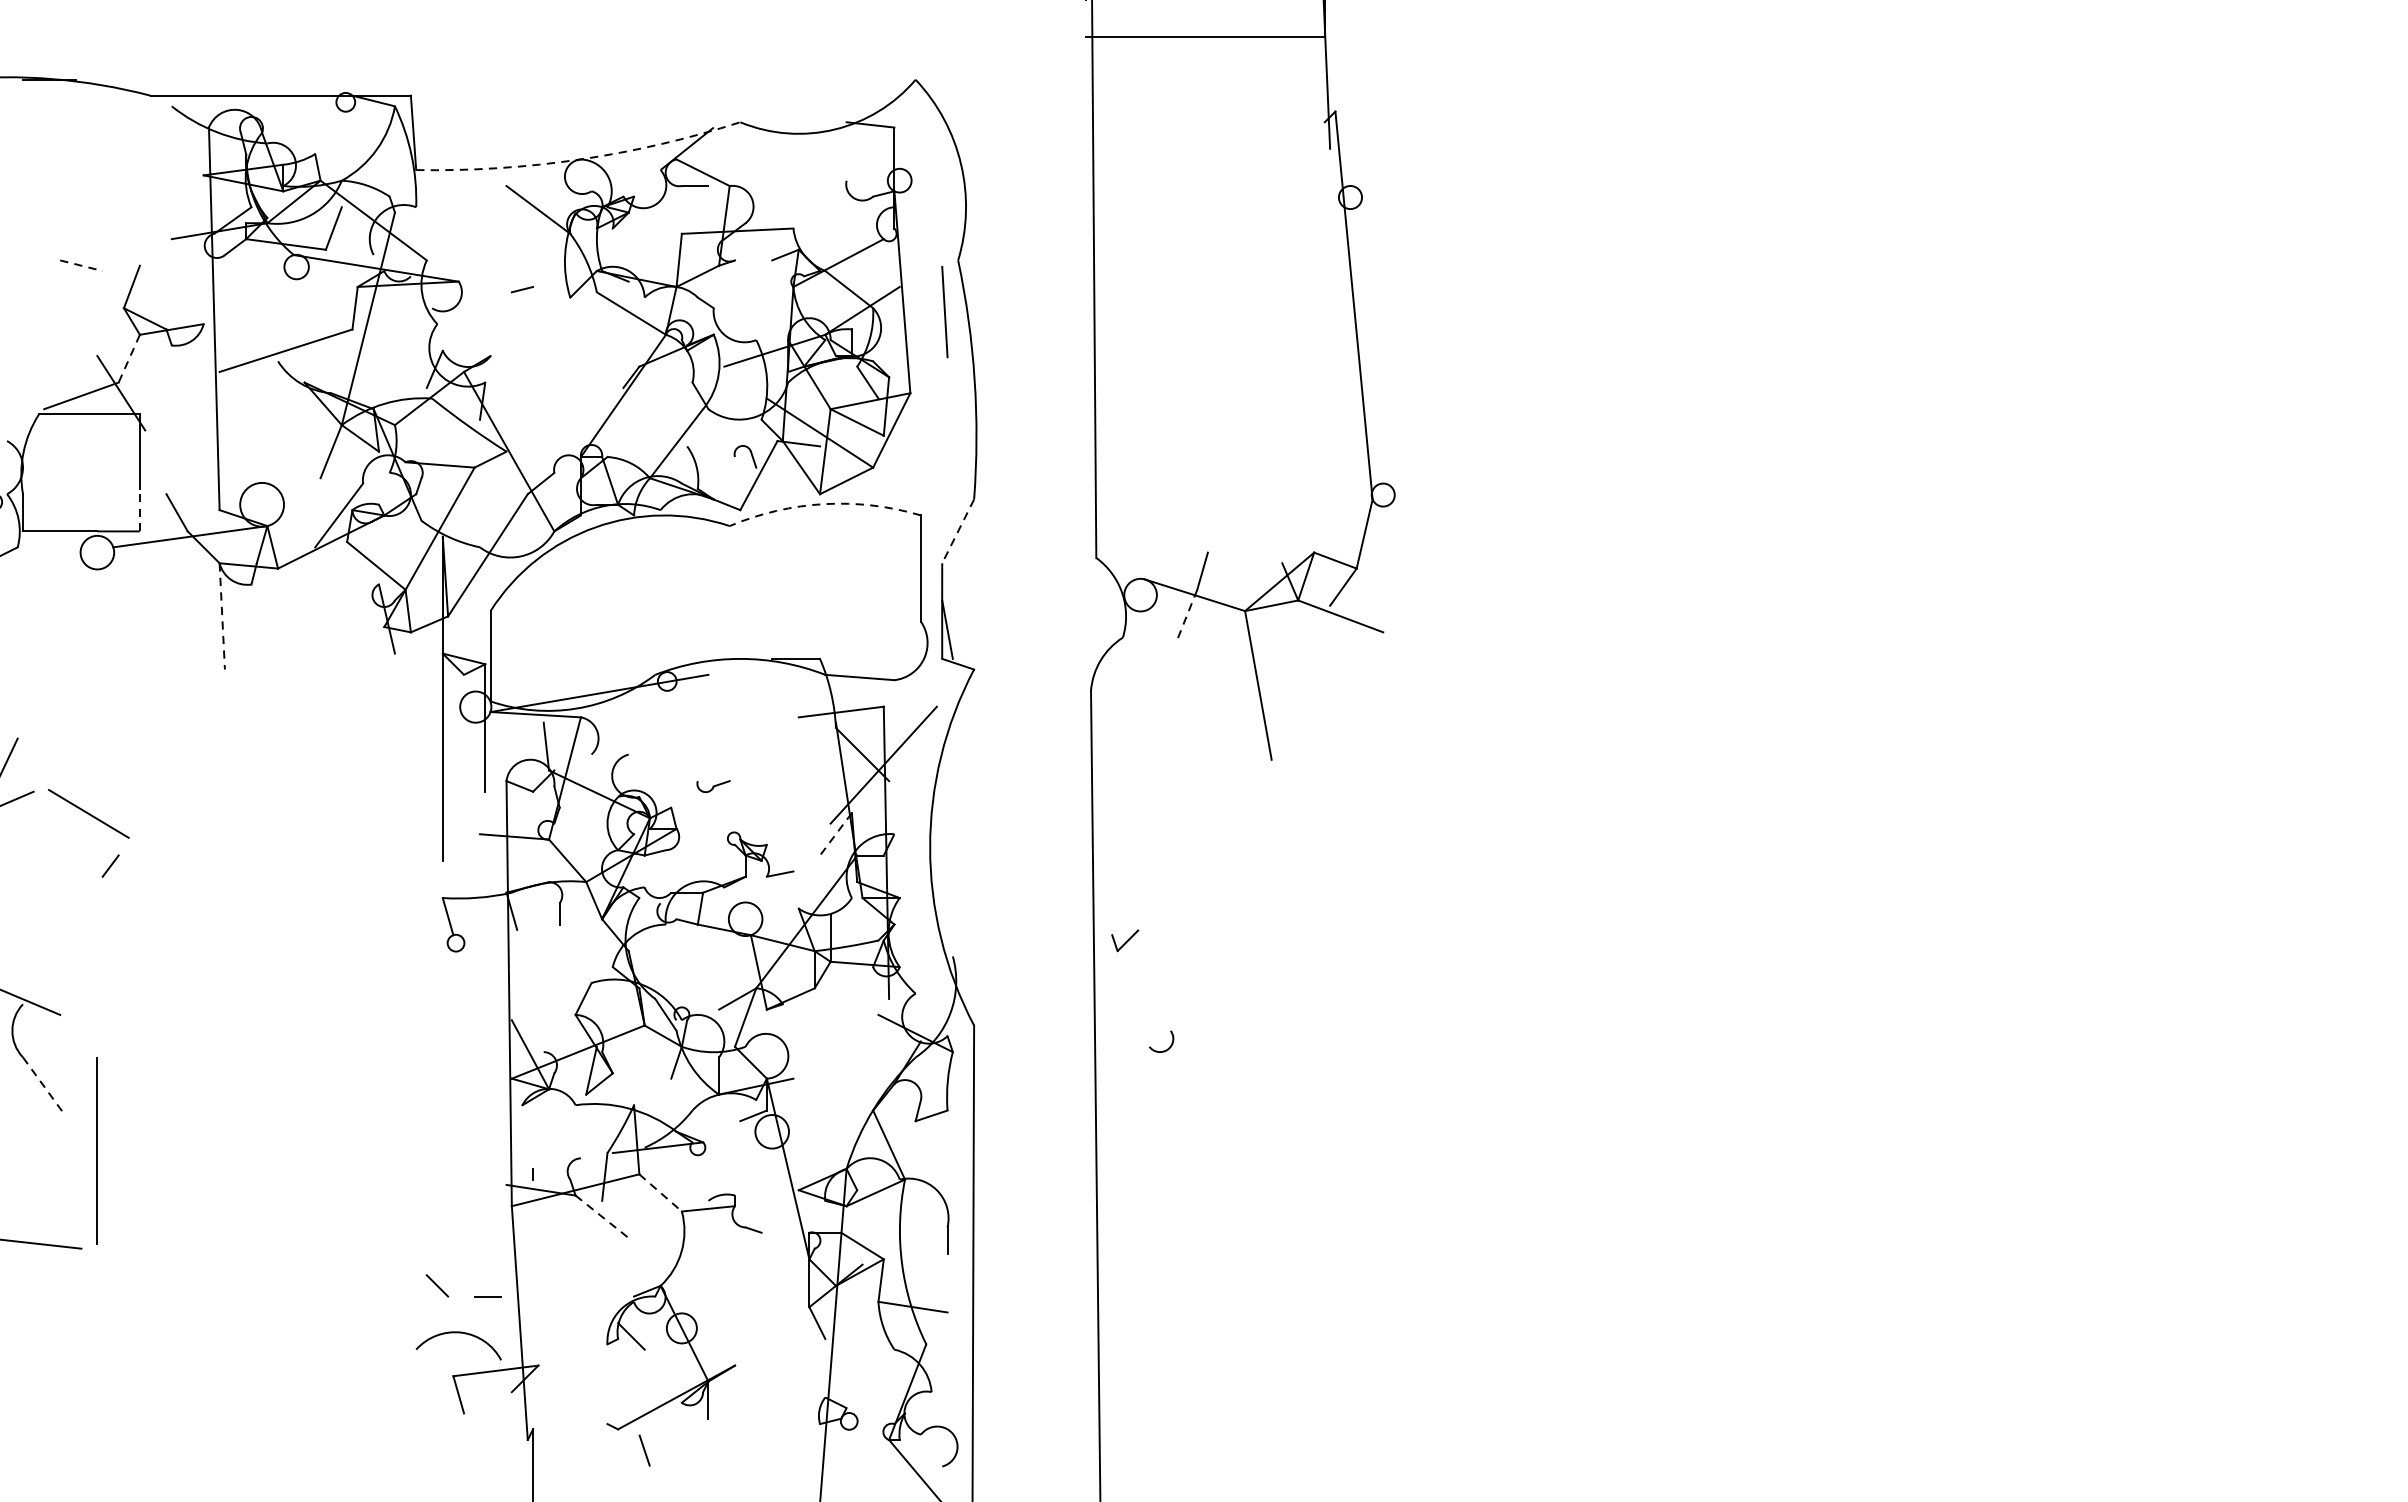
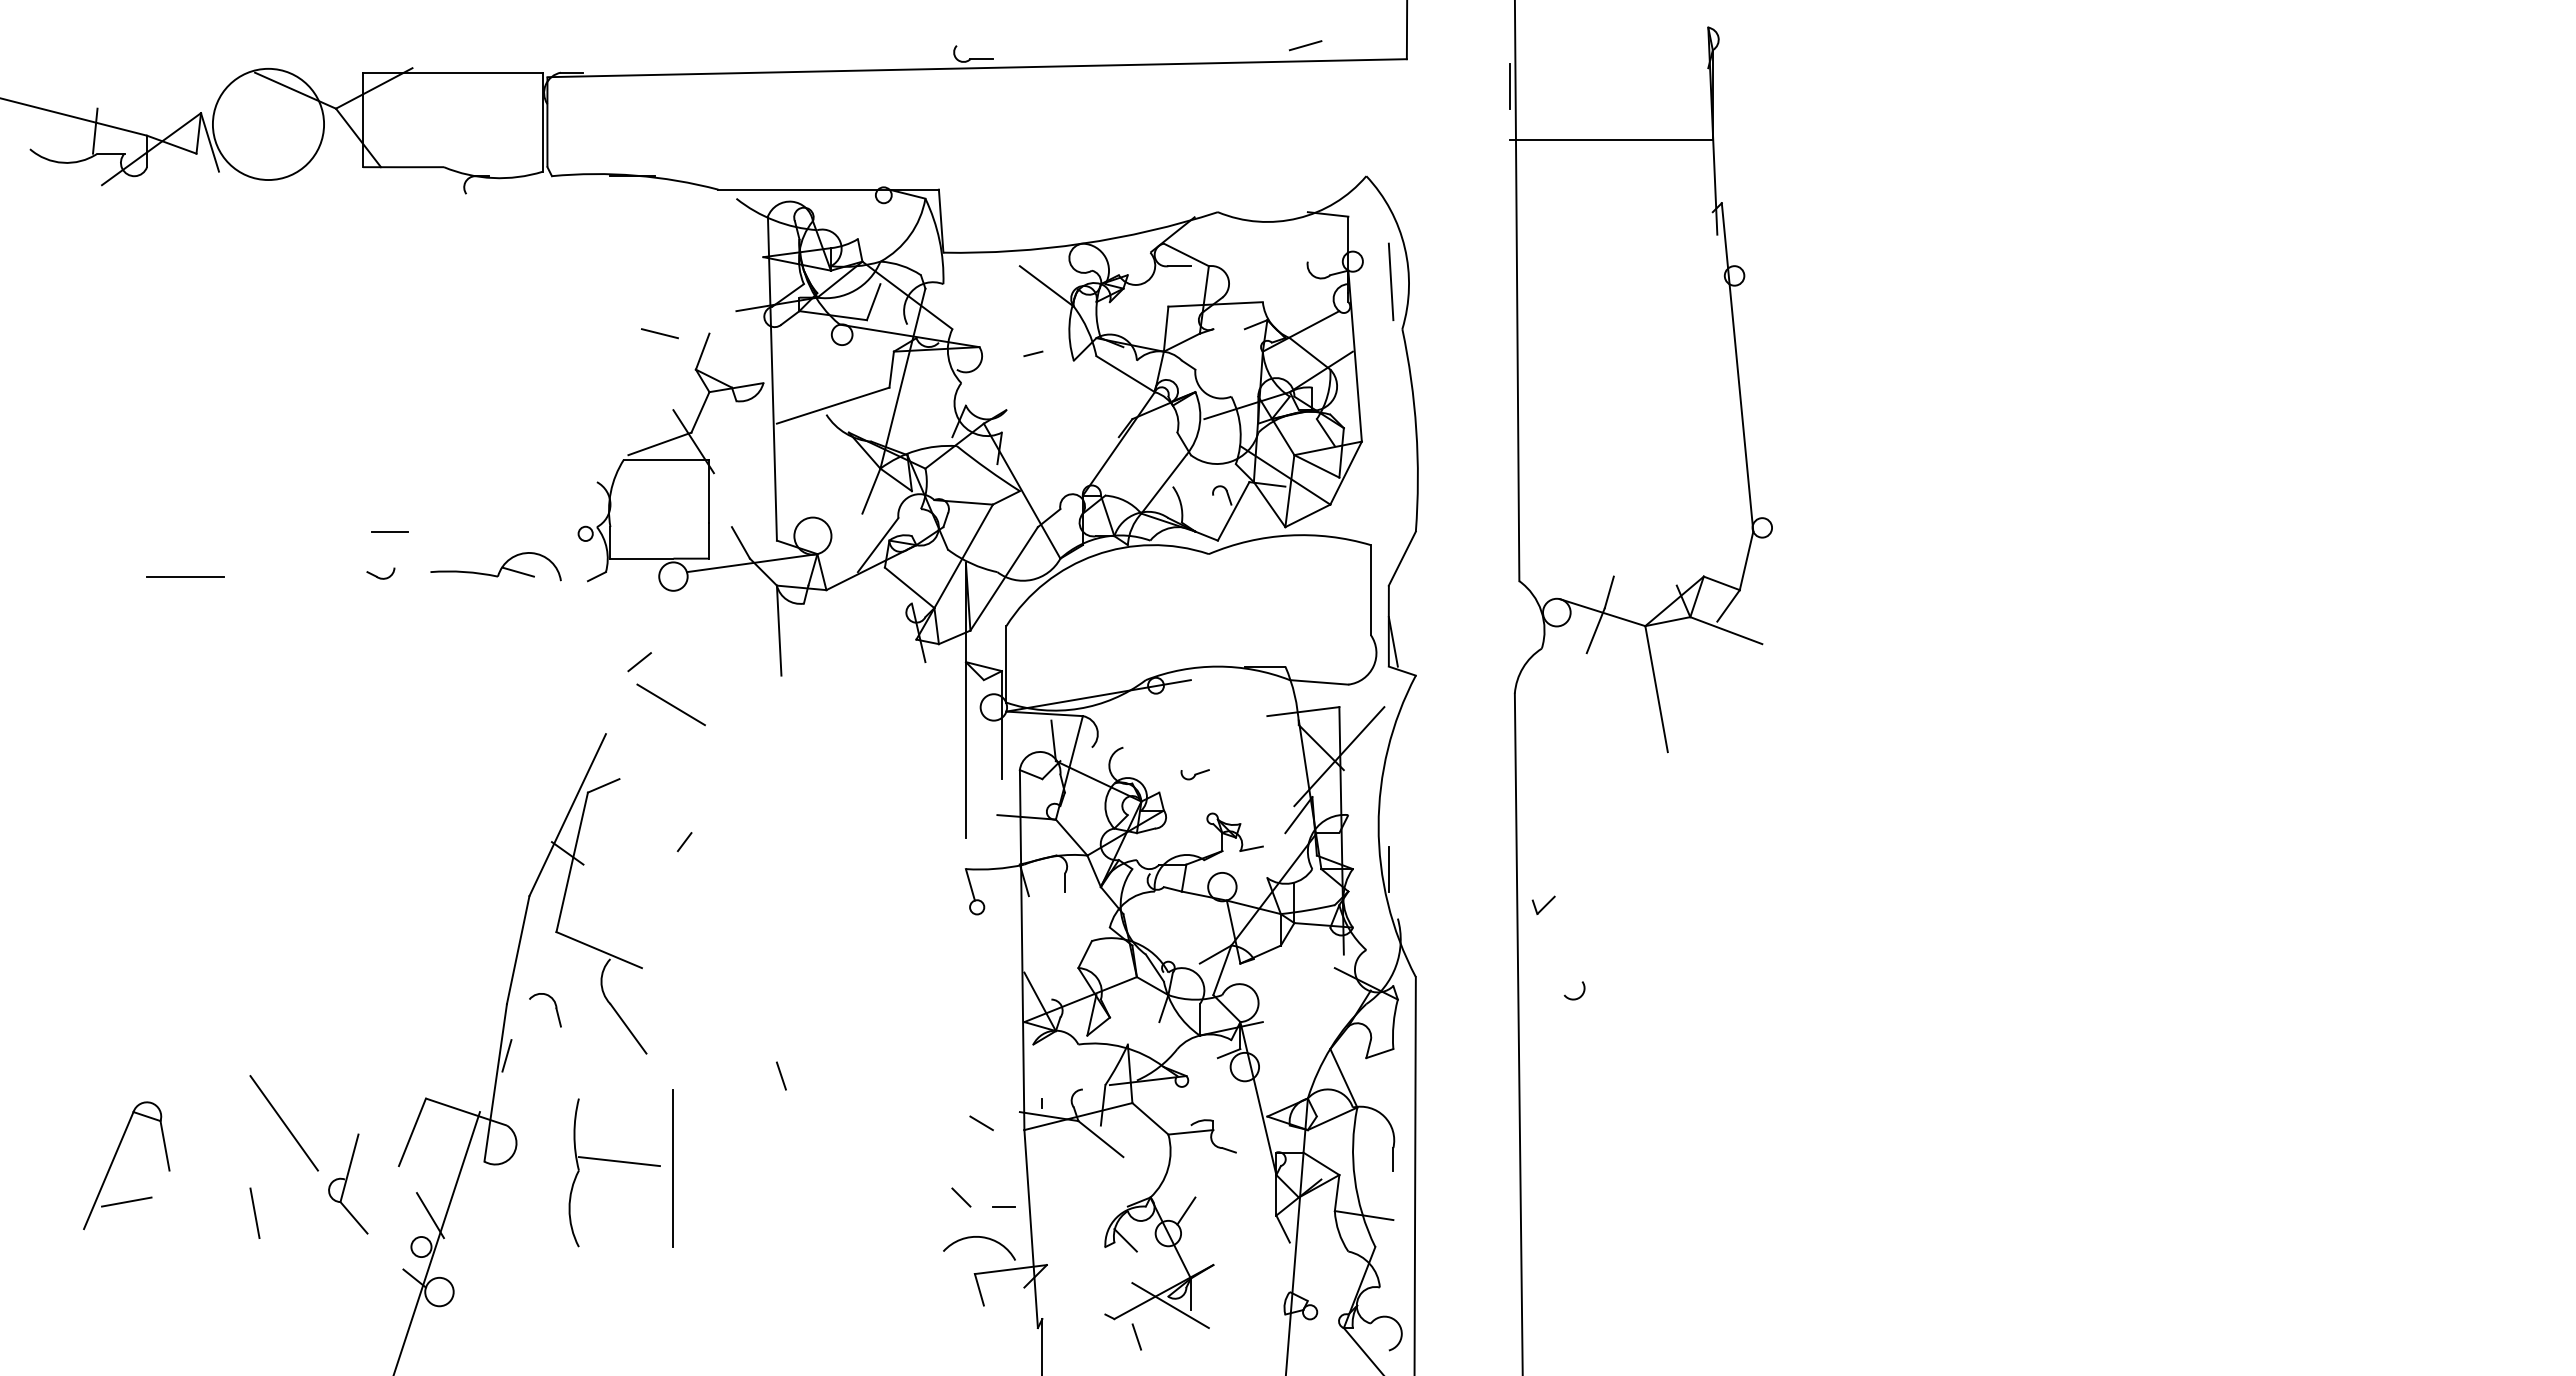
arc: (580, 159) -> (1082, 243), dashed -> solid
line: (80, 265) -> (659, 333), dashed -> solid
line: (945, 311) -> (1391, 281), moved
line: (129, 358) -> (700, 412), dashed -> solid
arc: (824, 504) -> (1289, 535), dashed -> solid
line: (139, 509) -> (709, 540), dashed -> solid
line: (958, 532) -> (1402, 559), dashed -> solid
line: (222, 617) -> (779, 631), dashed -> solid
line: (1186, 617) -> (1595, 631), dashed -> solid
line: (57, 654) -> (639, 662), added
line: (88, 813) -> (670, 704), moved
line: (835, 834) -> (1298, 815), dashed -> solid
line: (941, 897) -> (1388, 868), added
line: (44, 1086) -> (628, 1028), dashed -> solid
line: (223, 1141) -> (780, 1075), added
line: (96, 1151) -> (672, 1168), moved
line: (660, 1192) -> (1150, 1118), dashed -> solid
line: (461, 1198) -> (981, 1123), added
line: (601, 1217) -> (1100, 1139), dashed -> solid
line: (703, 1301) -> (1186, 1210), added
line: (684, 1413) -> (1170, 1305), added

